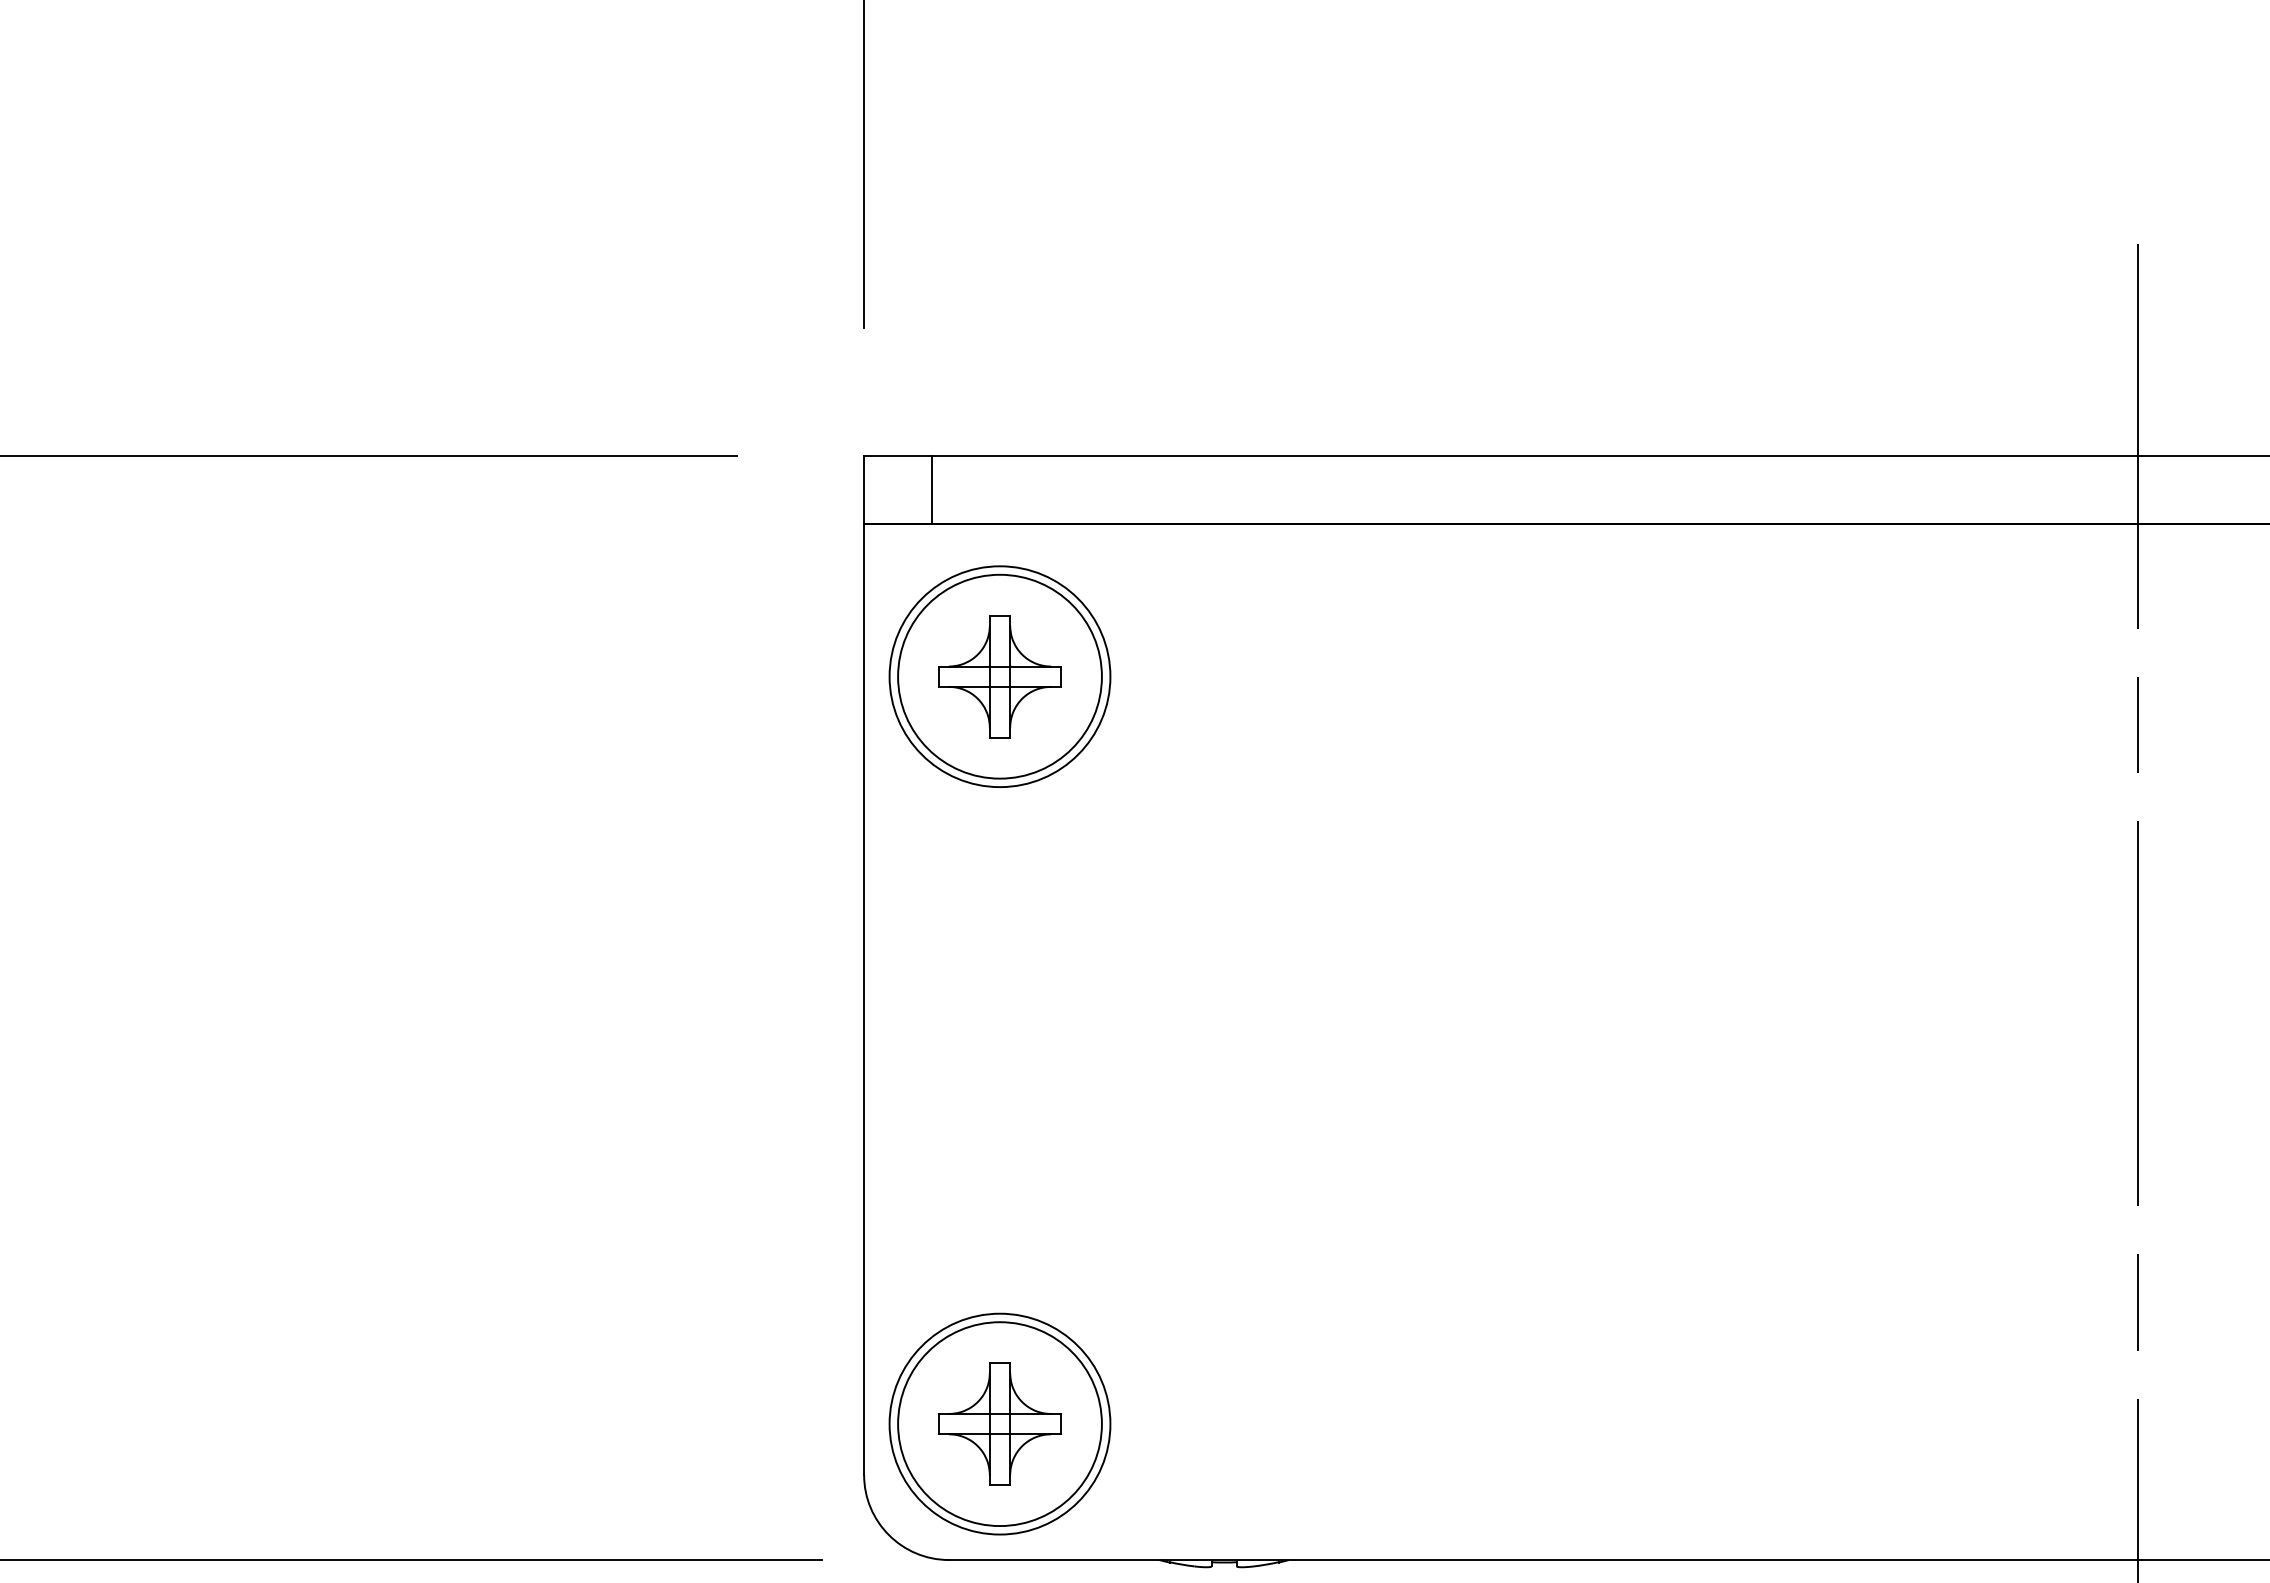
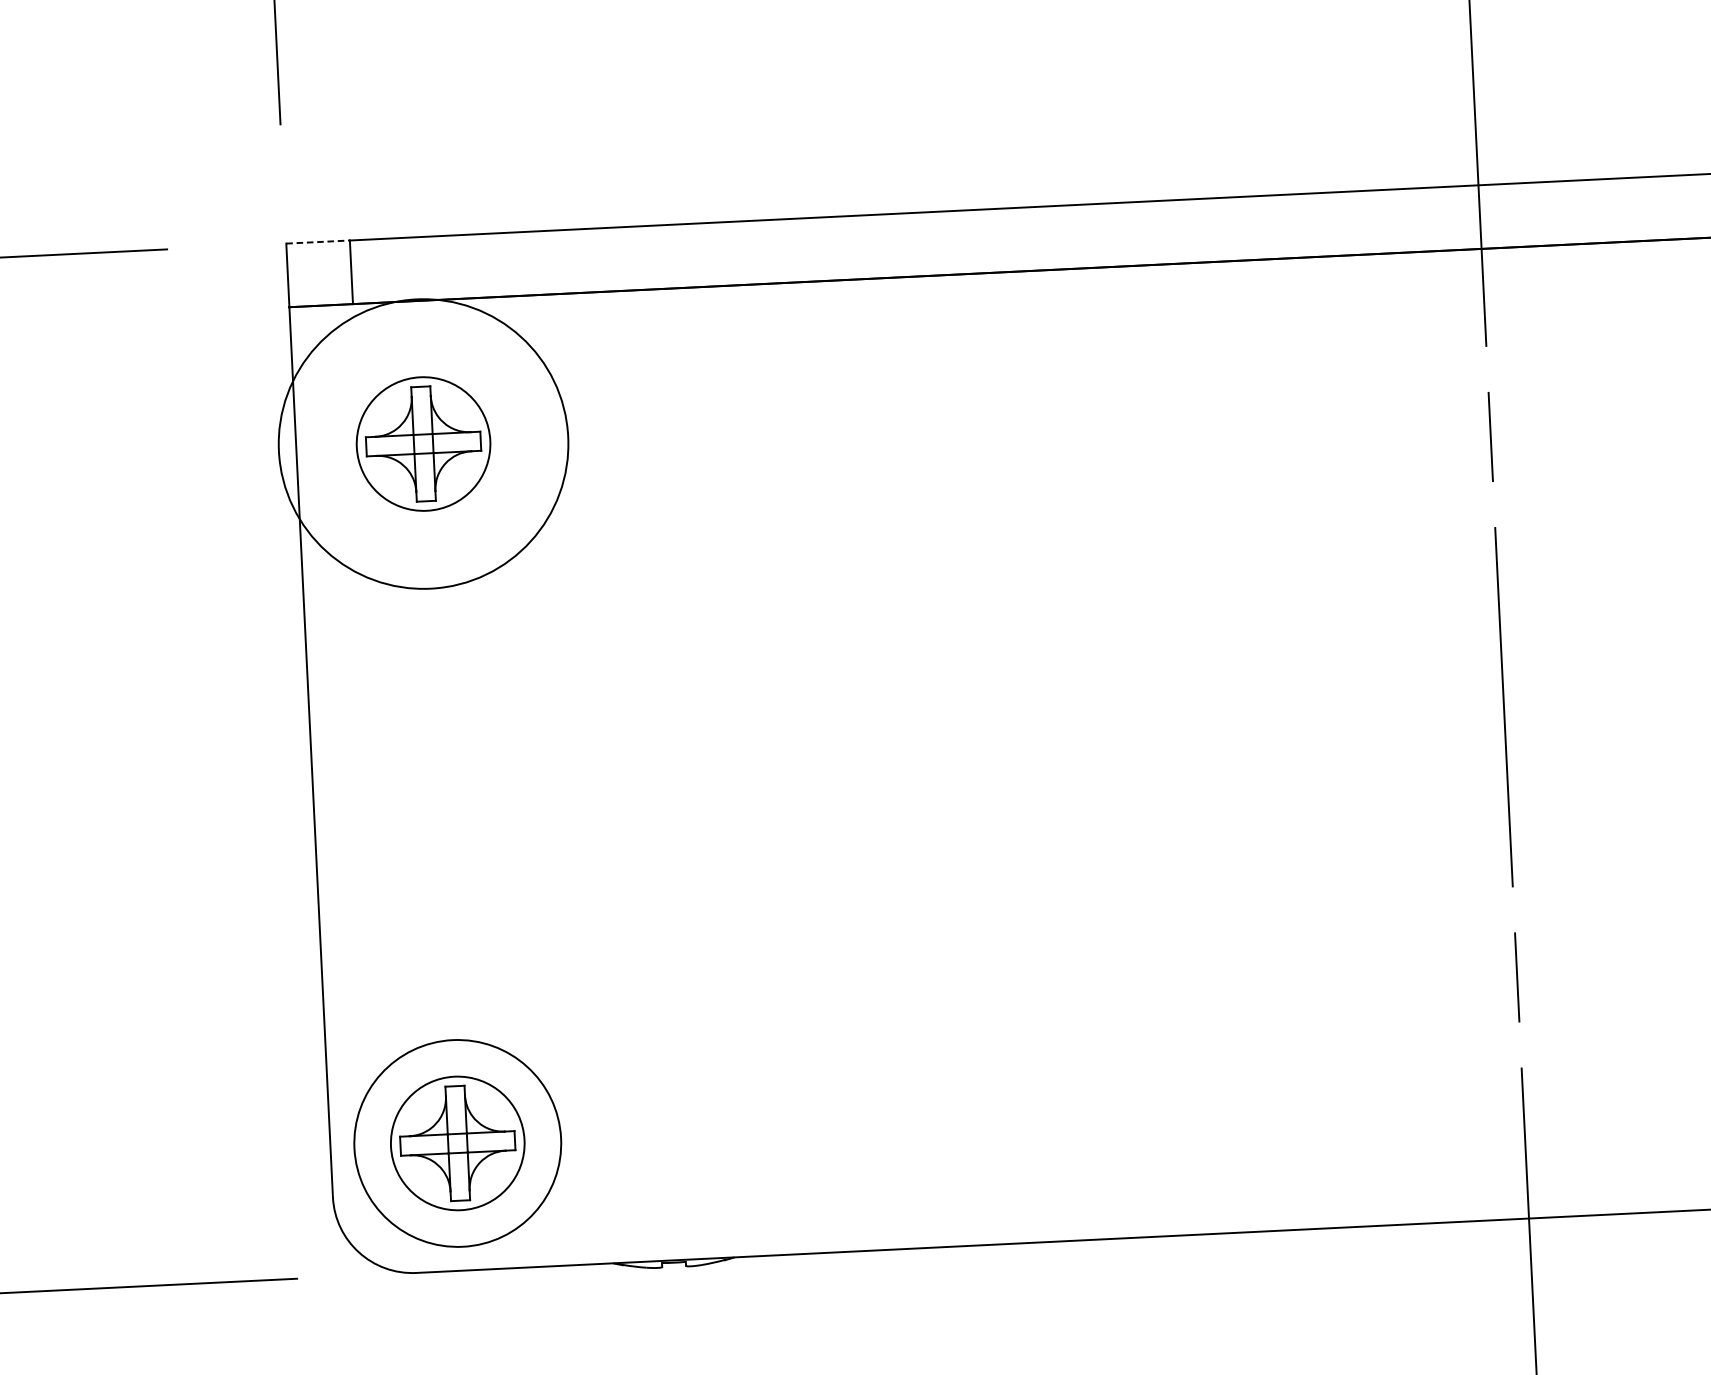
line: (898, 455) -> (318, 241), solid -> dashed
circle: (999, 676) -> (423, 443), size x0.7
circle: (999, 676) -> (423, 443), size x1.4
circle: (999, 1424) -> (457, 1143), size x0.7

